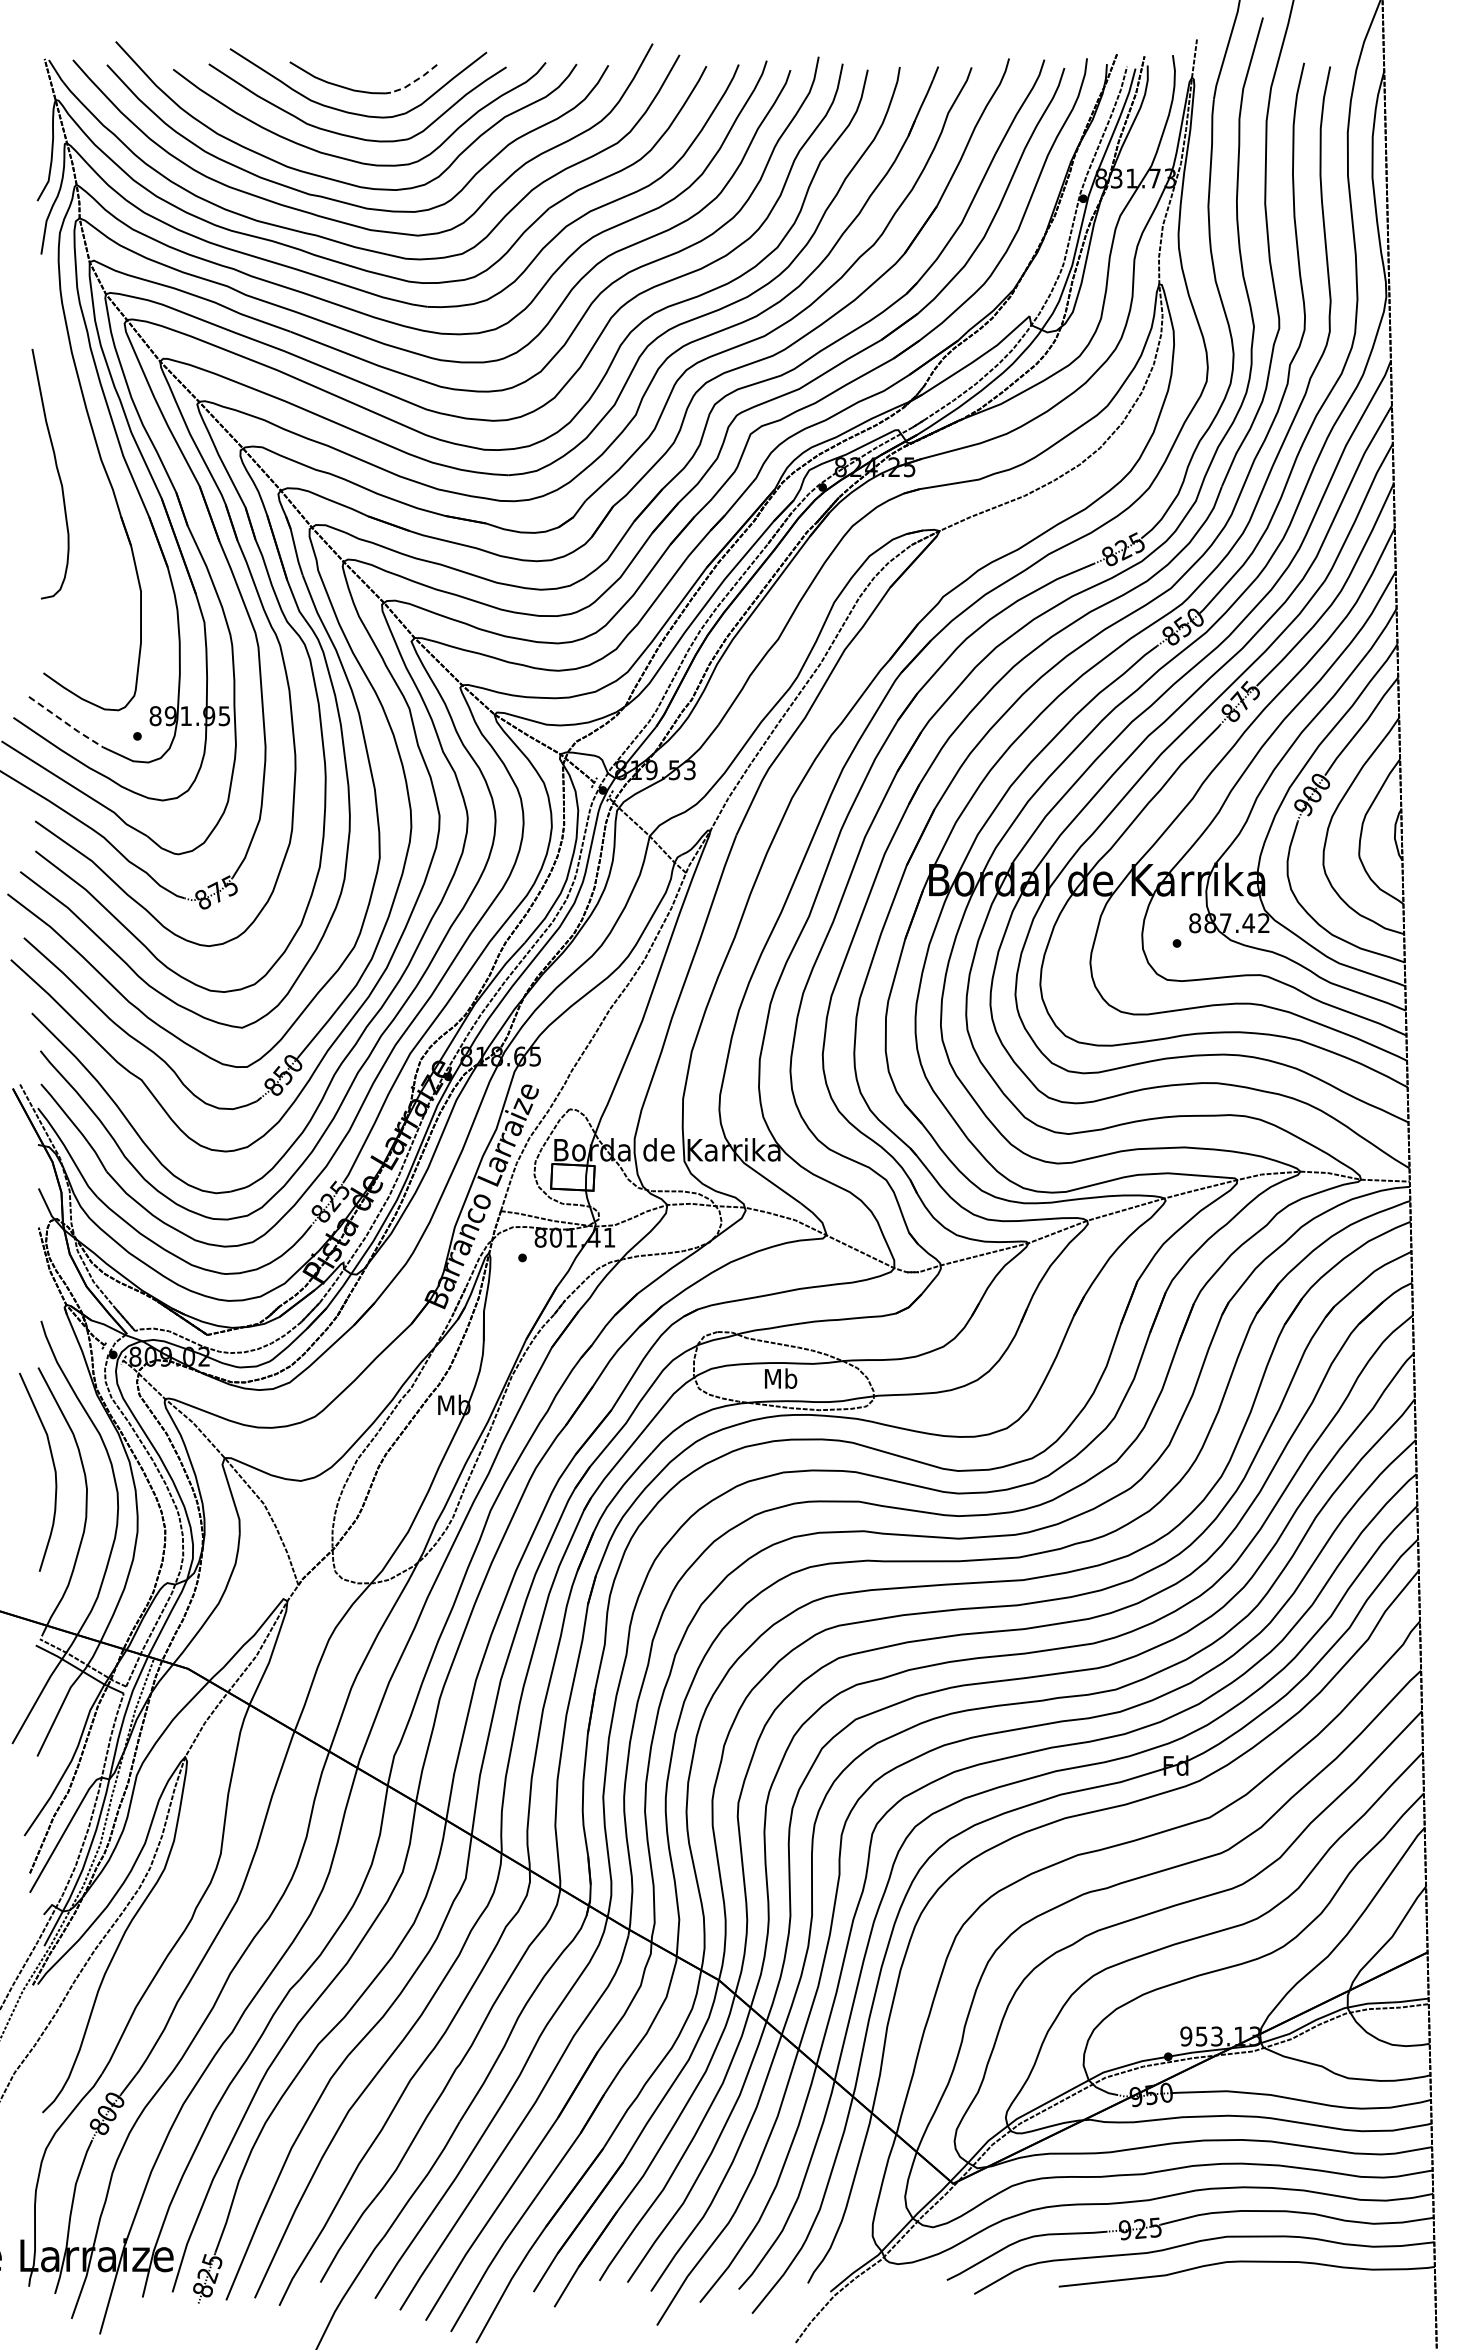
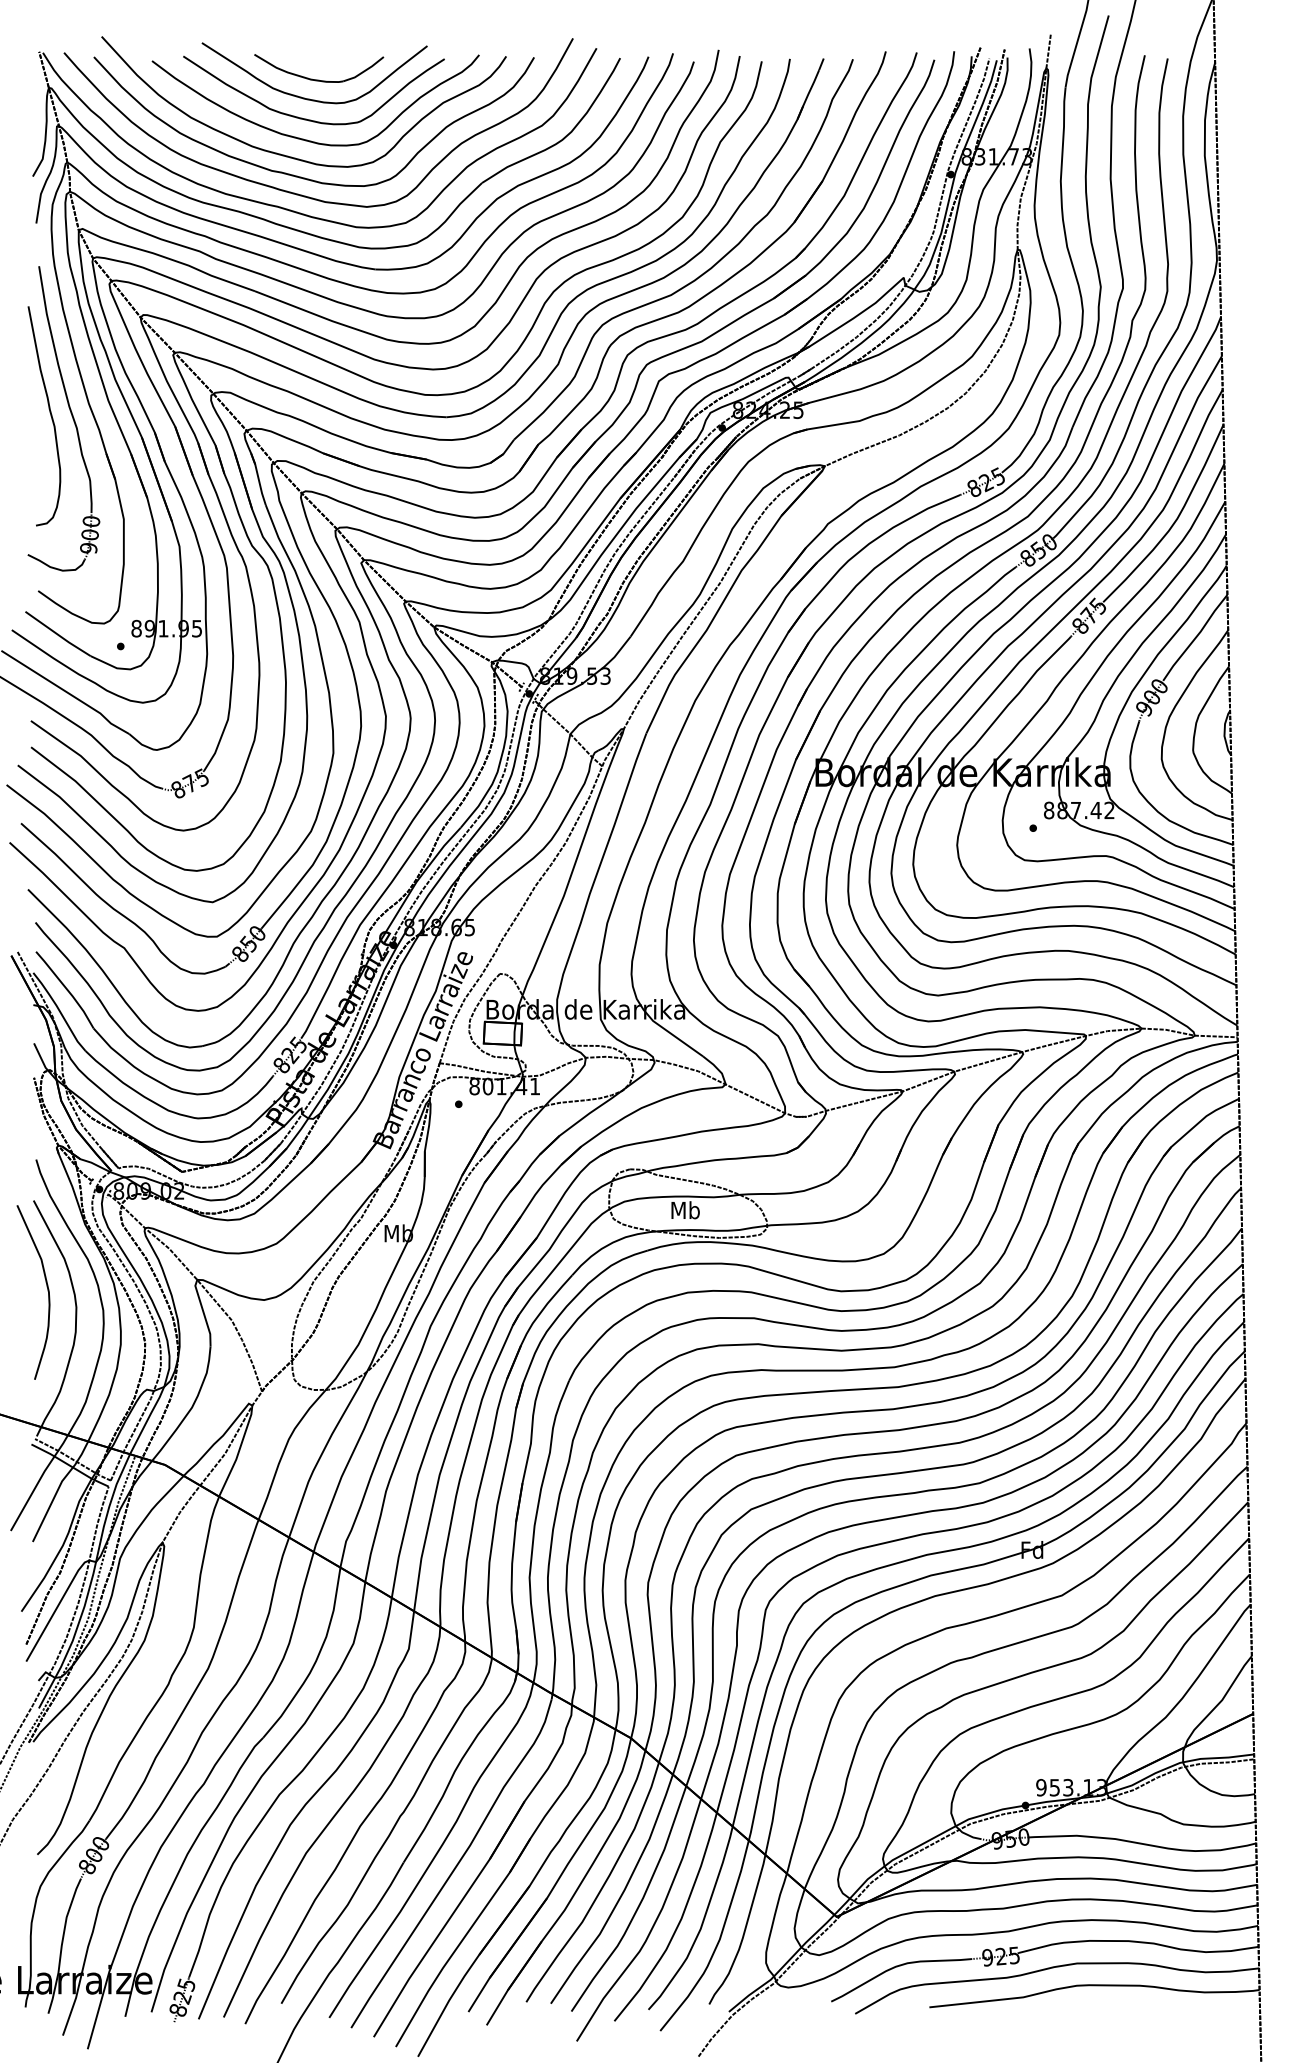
line: (415, 80) -> (364, 70), dashed -> solid
part: (81, 474) -> (71, 416), added
line: (66, 723) -> (58, 635), dashed -> solid

